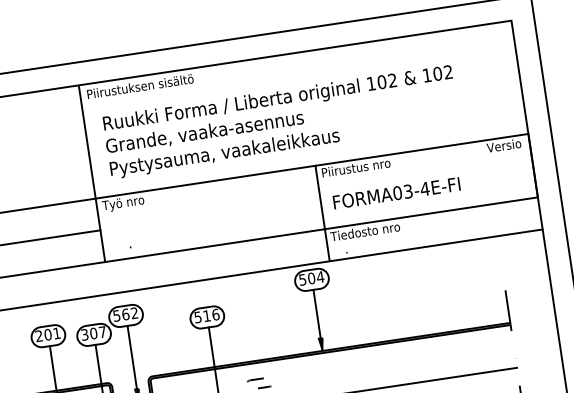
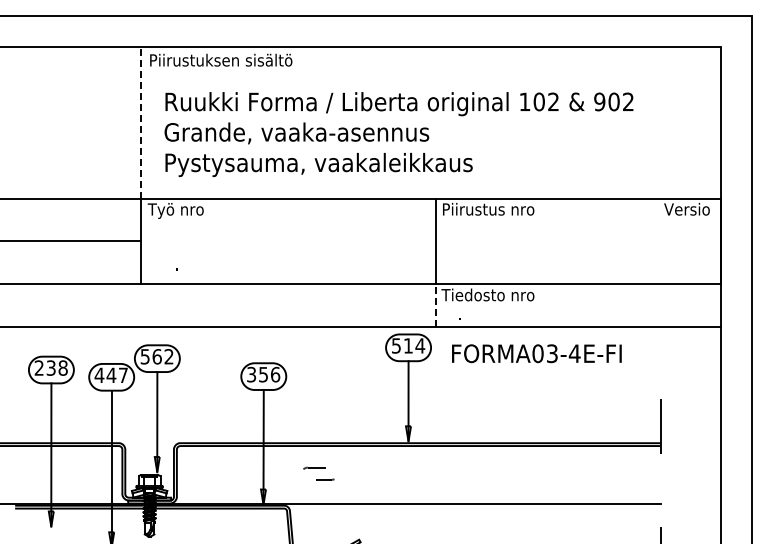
text: (426, 75) -> (599, 101), 102 -> 902
line: (87, 141) -> (140, 122), solid -> dashed
text: (396, 193) -> (536, 353), moved
line: (327, 245) -> (435, 305), solid -> dashed
text: (311, 278) -> (408, 345), 504 -> 514
text: (202, 316) -> (257, 374), 516 -> 356
text: (51, 333) -> (56, 367), 201 -> 238
text: (89, 334) -> (105, 375), 307 -> 447

